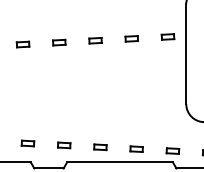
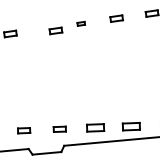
part: (95, 40) -> (81, 23), size x0.6
part: (59, 42) -> (56, 30), moved
part: (100, 147) -> (95, 128), size x1.4
part: (136, 148) -> (131, 125), size x1.4

